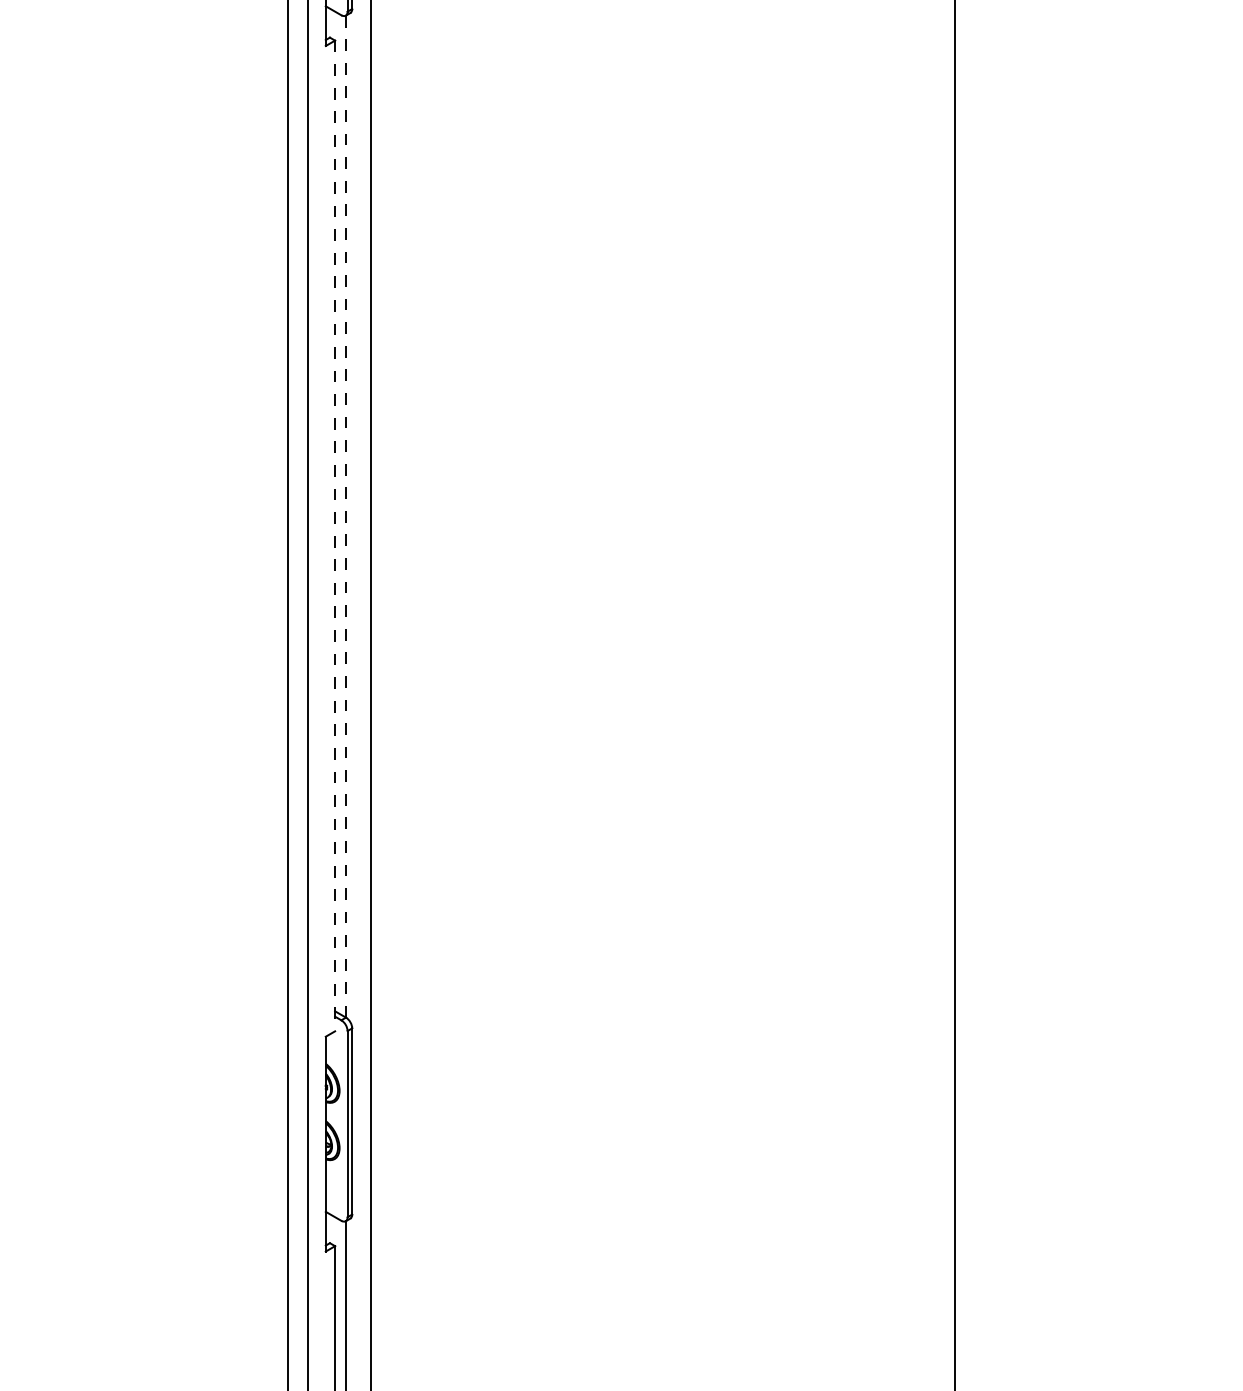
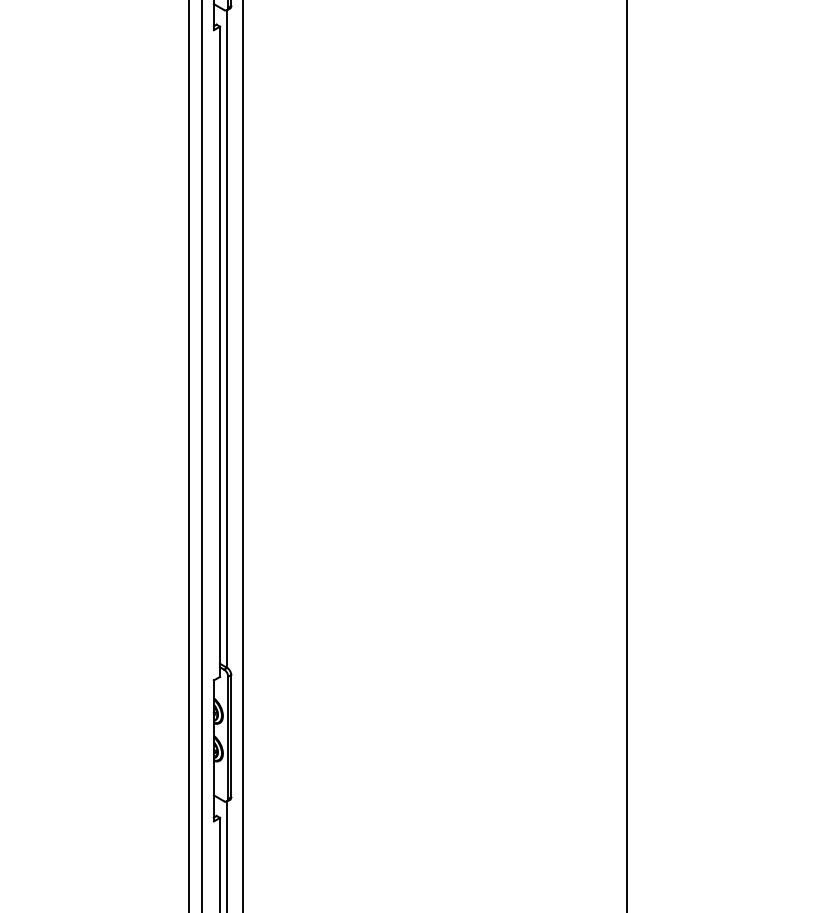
line: (346, 517) -> (227, 339), dashed -> solid
line: (335, 537) -> (220, 352), dashed -> solid

